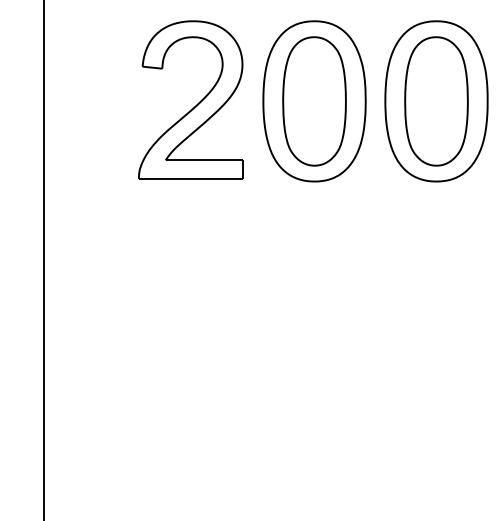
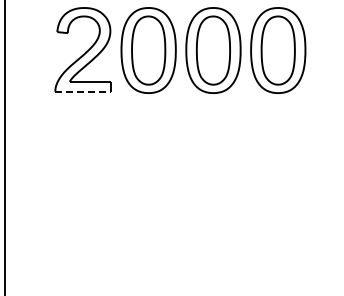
line: (189, 178) -> (82, 91), solid -> dashed

